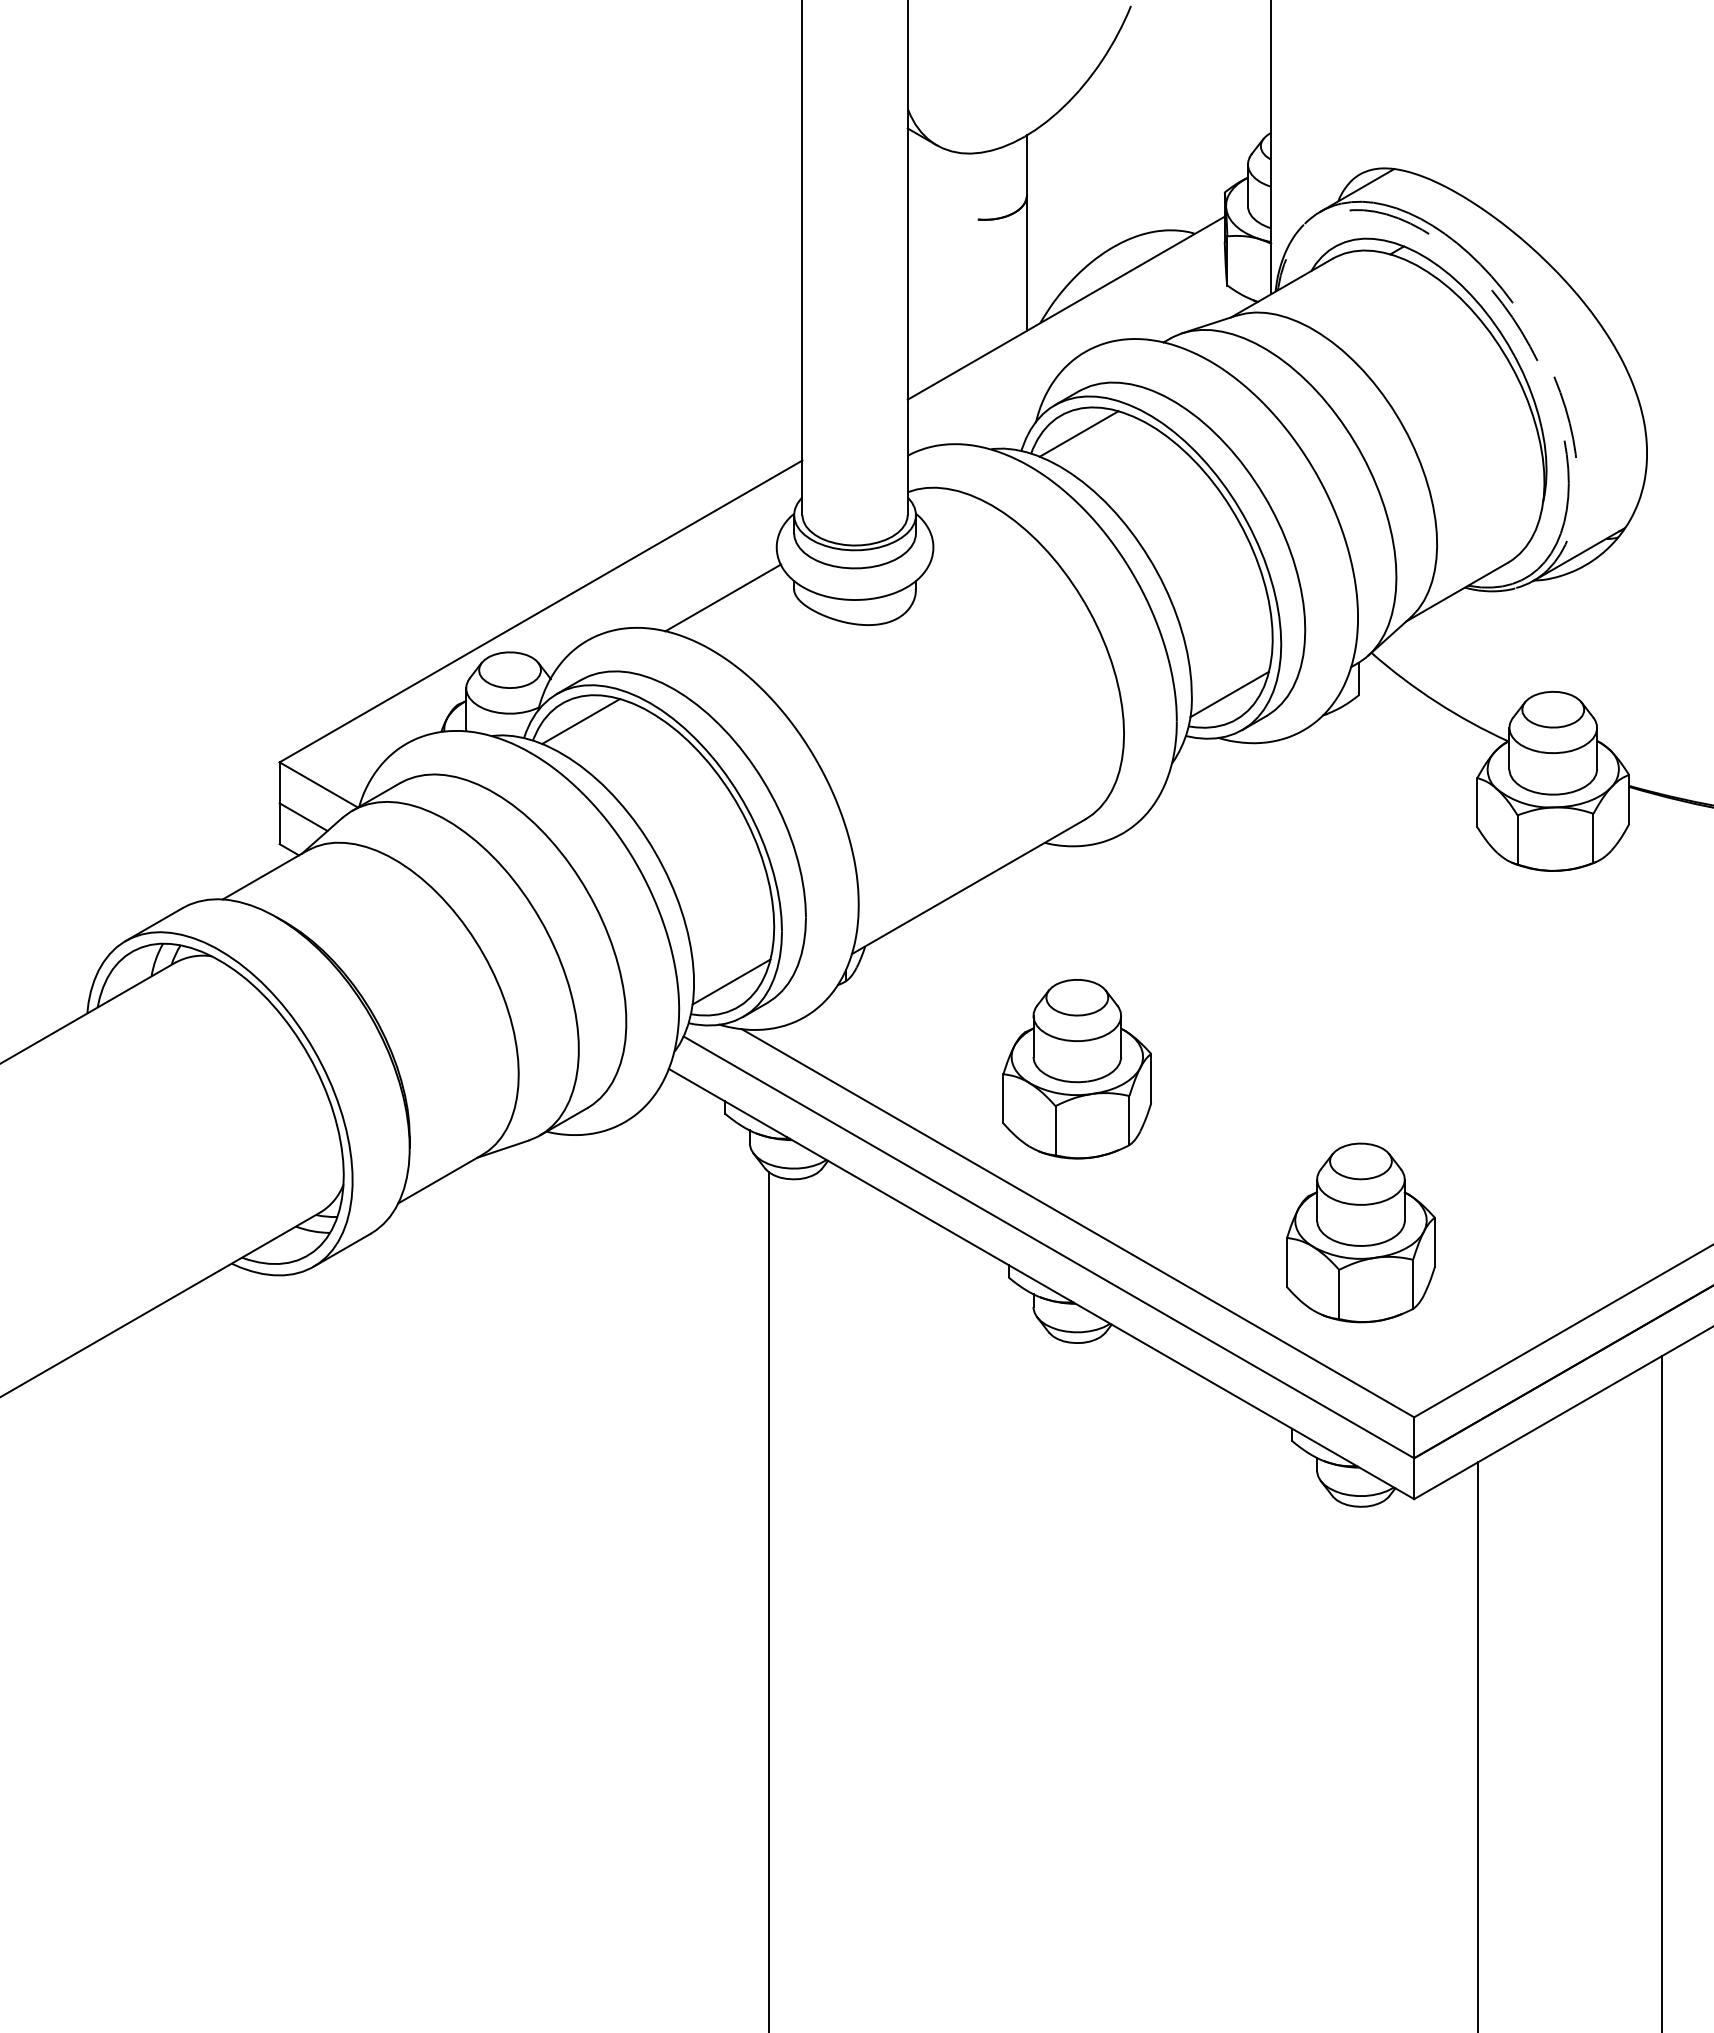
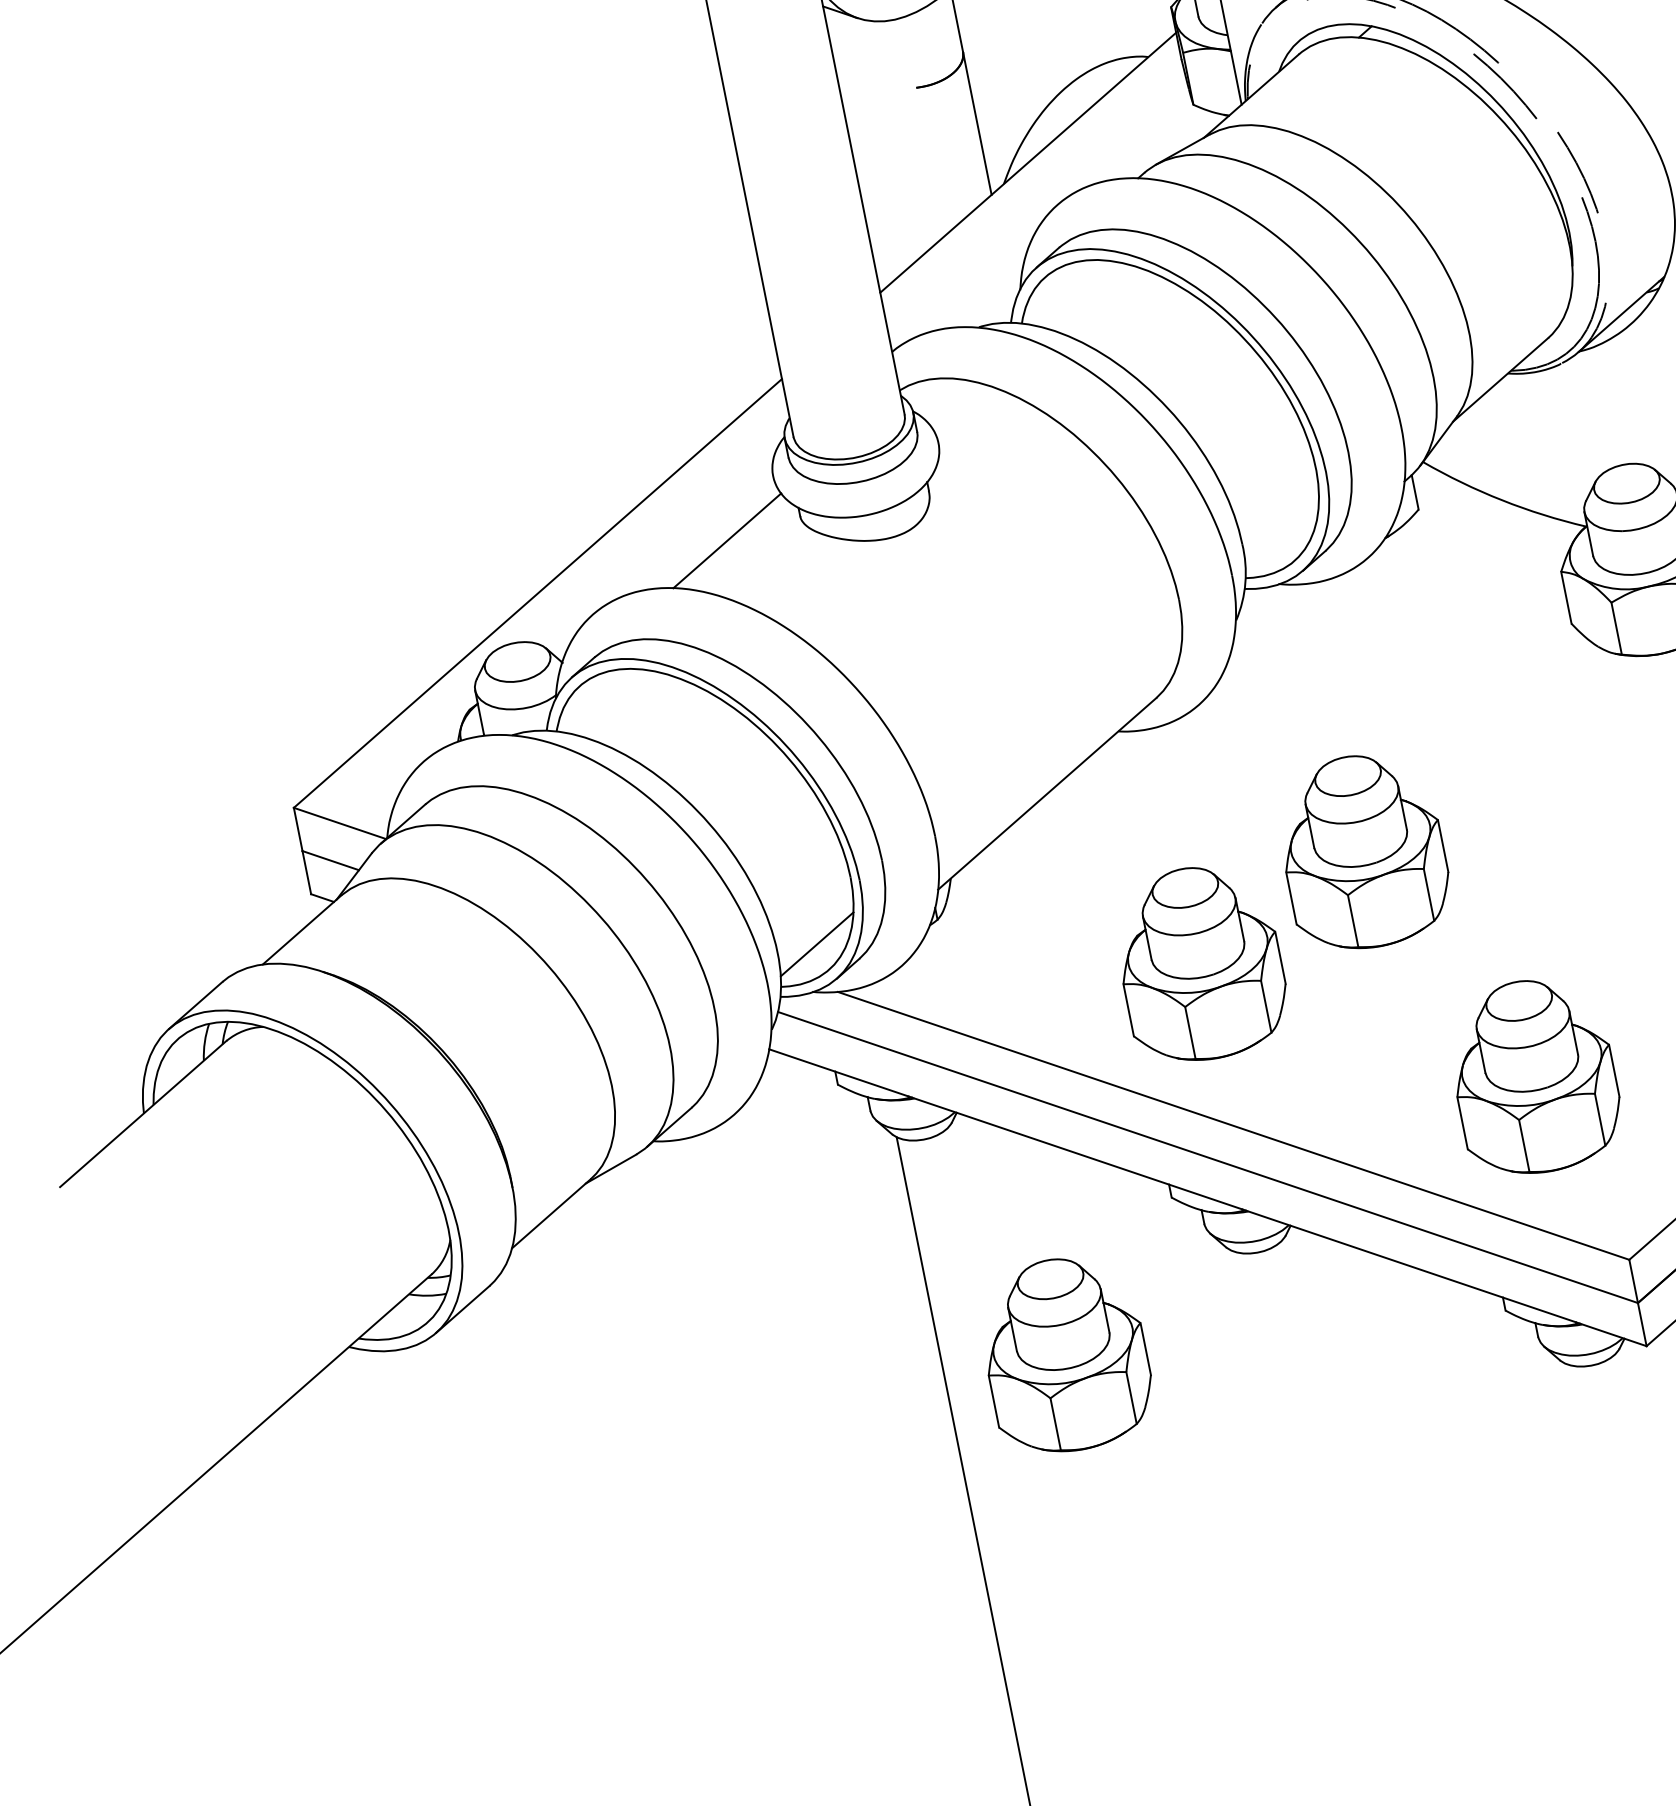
line: (1078, 433) -> (1067, 292), removed
line: (1229, 694) -> (1282, 535), removed
line: (581, 721) -> (603, 701), removed
part: (1245, 996) -> (1362, 851), added
part: (882, 1401) -> (1064, 1355), added

